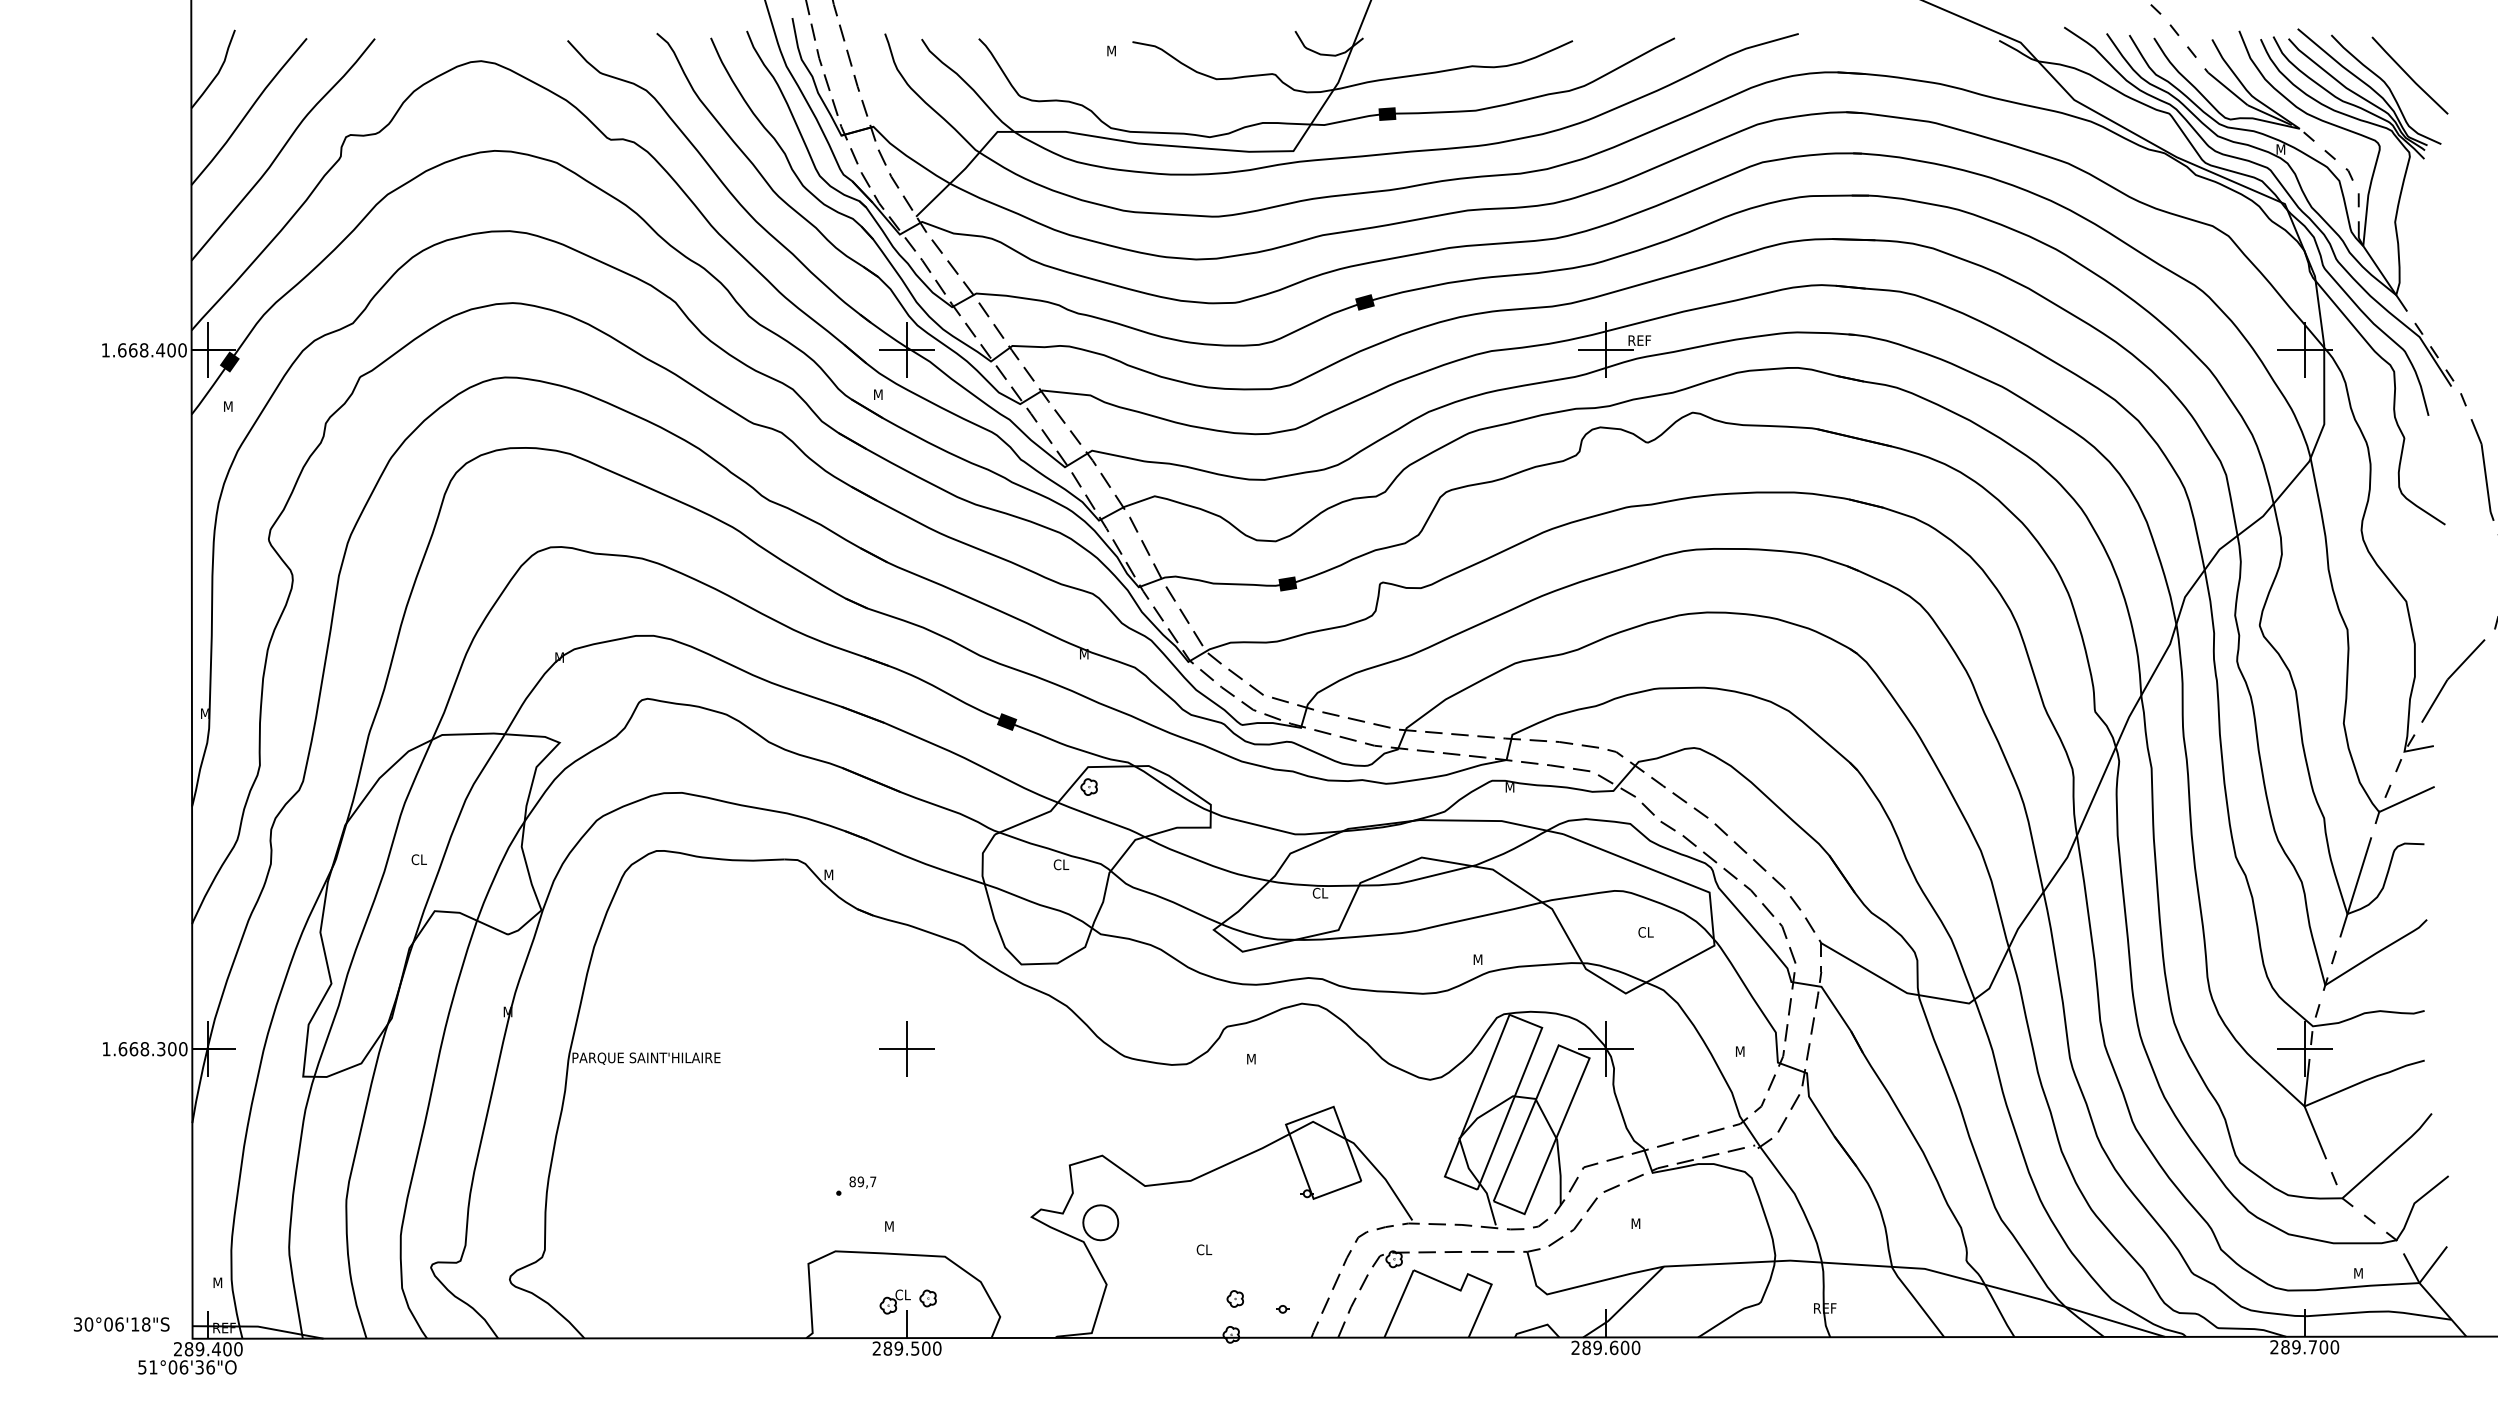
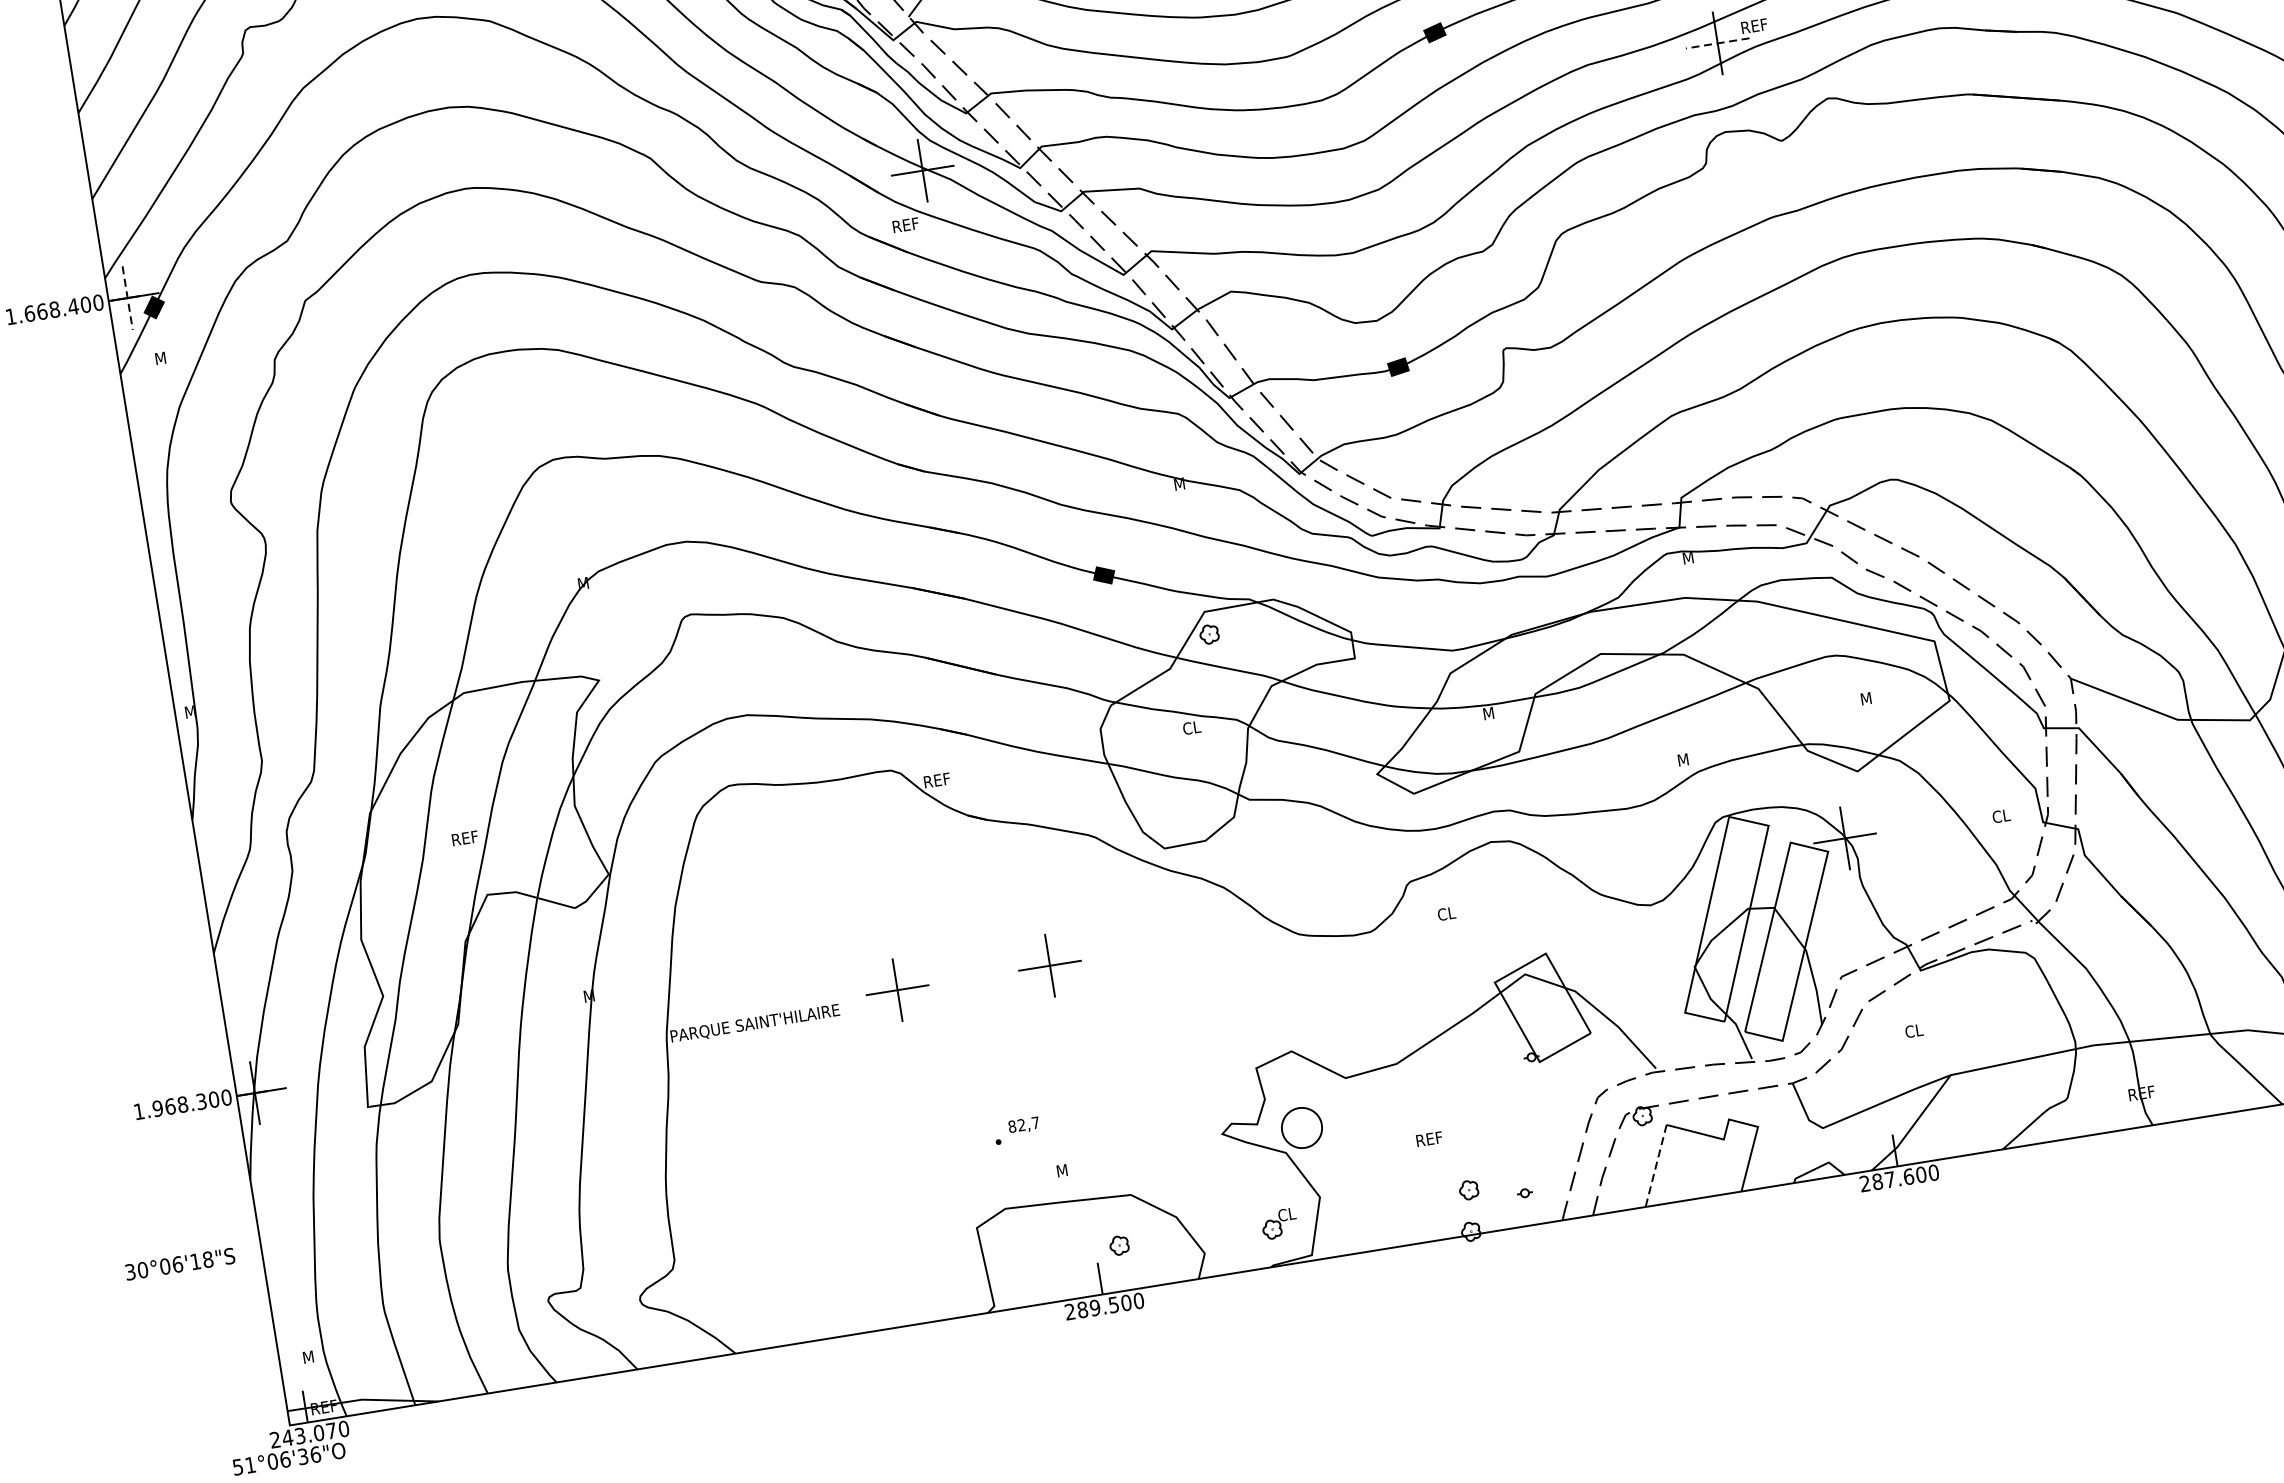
line: (208, 350) -> (127, 298), solid -> dashed
line: (1605, 350) -> (1717, 43), solid -> dashed
text: (885, 394) -> (906, 224), M -> REF
text: (422, 859) -> (464, 838), CL -> REF
text: (836, 874) -> (937, 779), M -> REF
text: (1320, 892) -> (1491, 712), CL -> M
text: (1645, 932) -> (1868, 698), CL -> M
part: (772, 1048) -> (896, 989), added
text: (122, 1049) -> (157, 1109), 1.668.300 -> 1.968.300
text: (1742, 1051) -> (2000, 816), M -> CL
text: (1253, 1058) -> (1445, 913), M -> CL
text: (860, 1181) -> (1021, 1124), 89,7 -> 82,7
text: (1638, 1223) -> (1913, 1030), M -> CL
text: (1207, 1249) -> (1428, 1138), CL -> REF
part: (894, 1301) -> (1278, 1223), moved
line: (1399, 1303) -> (1656, 1165), solid -> dashed
text: (121, 1324) -> (179, 1264), moved
text: (1597, 1347) -> (1889, 1179), 289.600 -> 287.600
text: (207, 1349) -> (308, 1434), 289.400 -> 243.070

